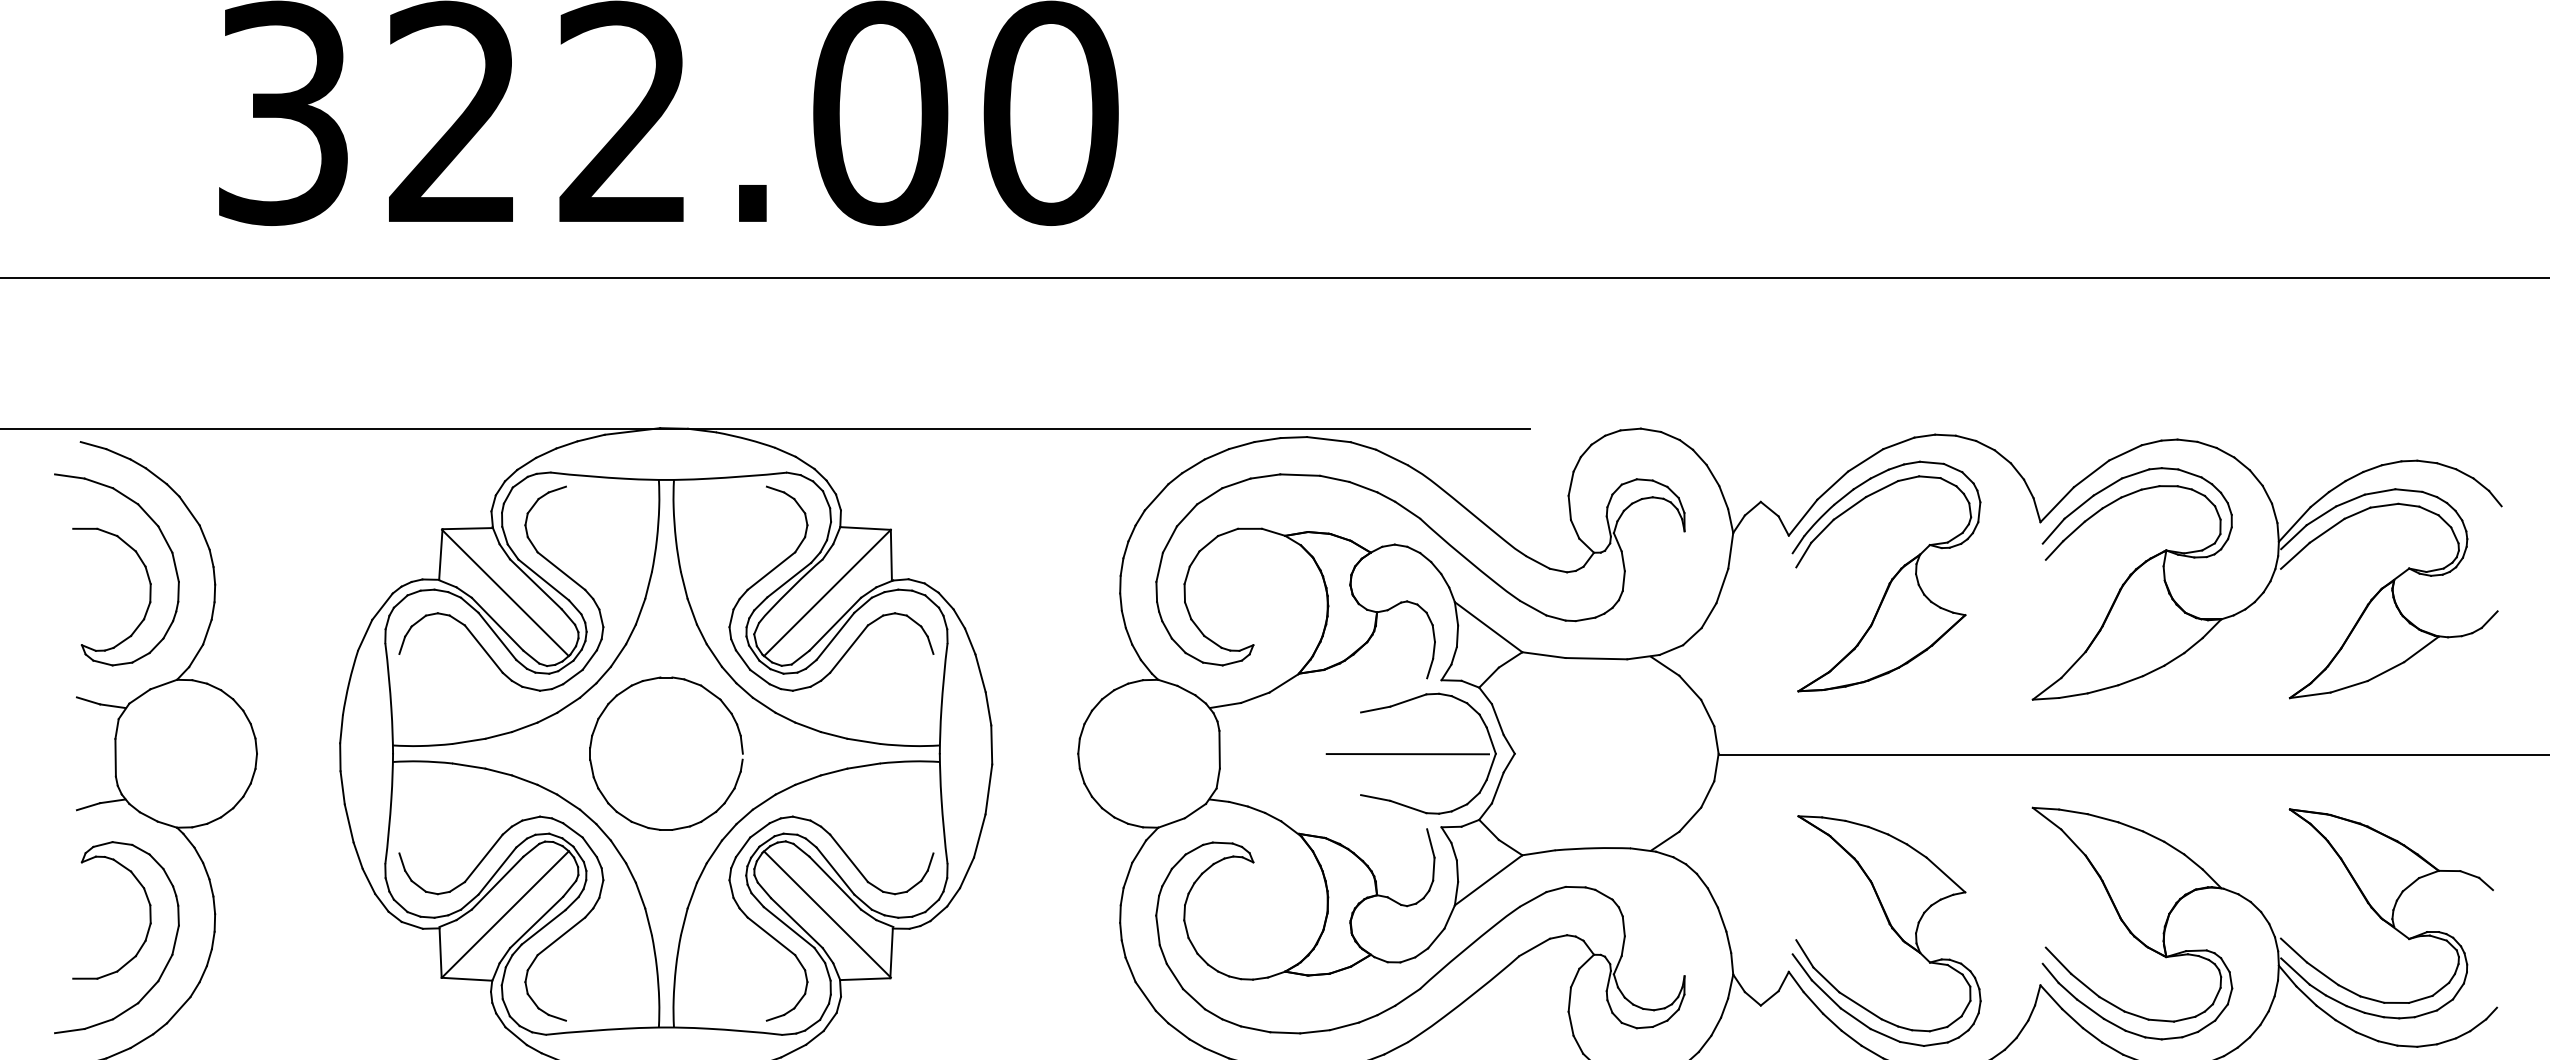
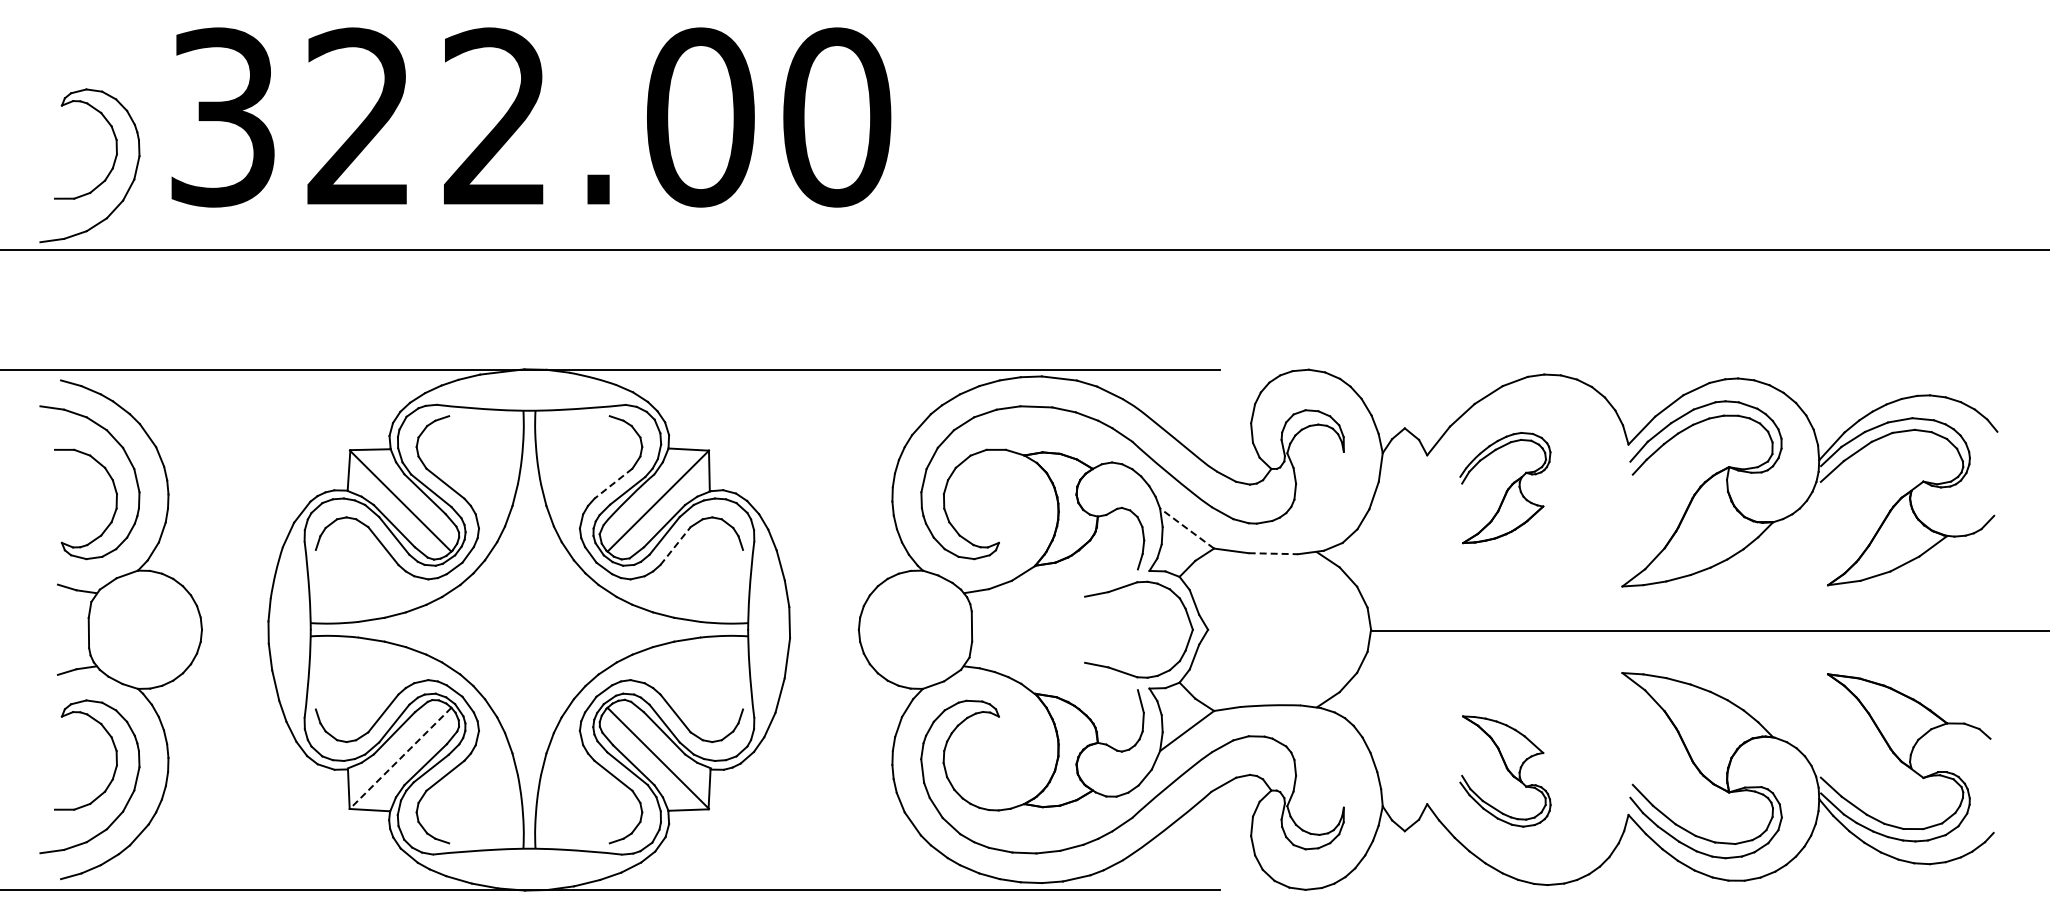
part: (138, 184) -> (107, 174), added
line: (771, 572) -> (613, 484), solid -> dashed
part: (1886, 575) -> (1505, 487), size x0.6
line: (1489, 627) -> (1187, 528), solid -> dashed
line: (849, 648) -> (675, 545), solid -> dashed
line: (1596, 658) -> (1273, 553), solid -> dashed
part: (712, 695) -> (566, 583), removed
line: (1407, 754) -> (1122, 630), removed
line: (505, 914) -> (400, 758), solid -> dashed
part: (1886, 930) -> (1505, 771), size x0.6

